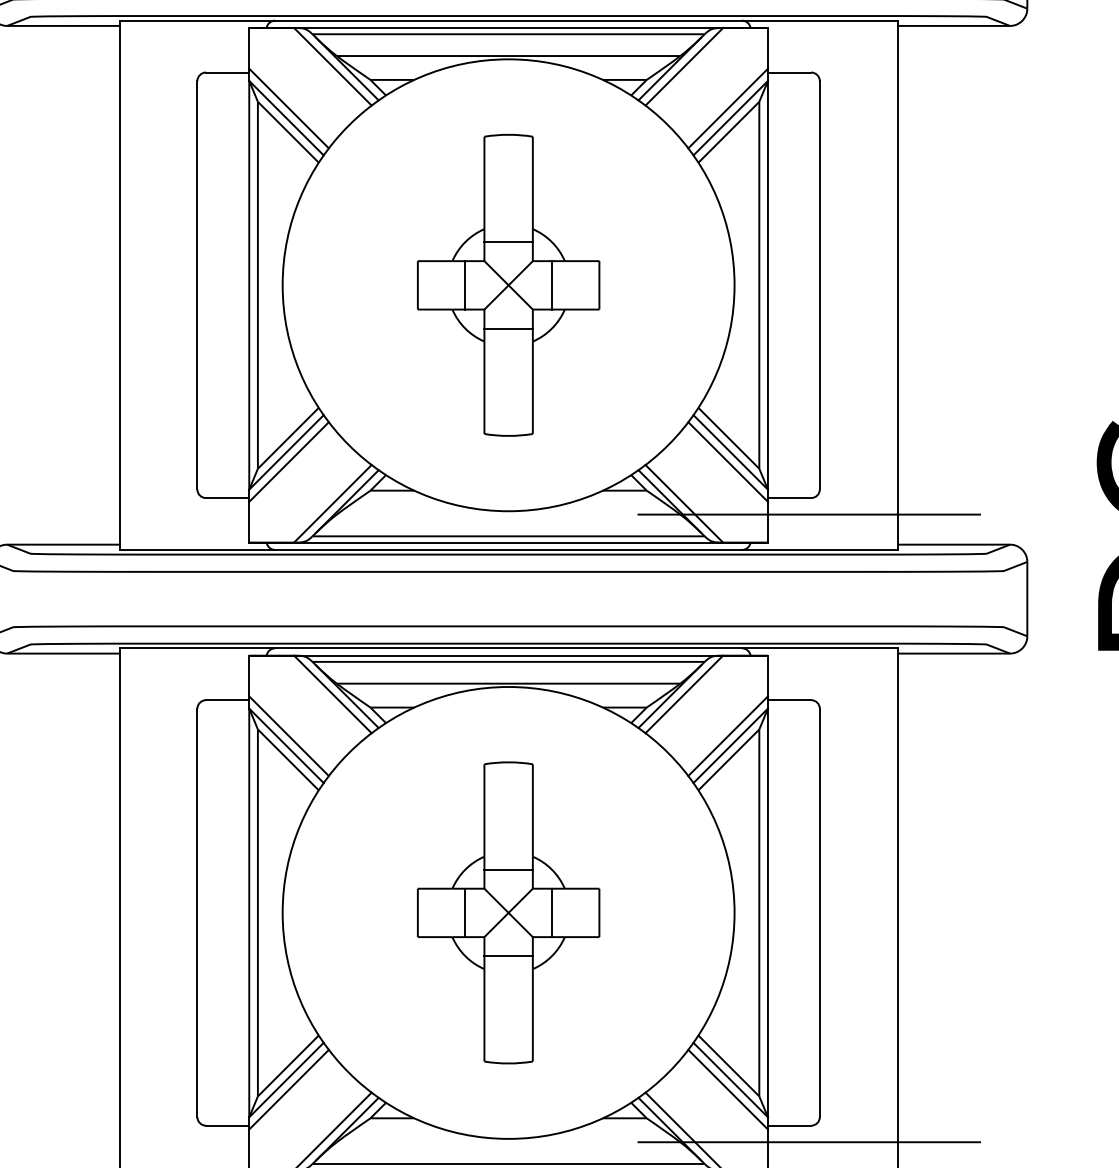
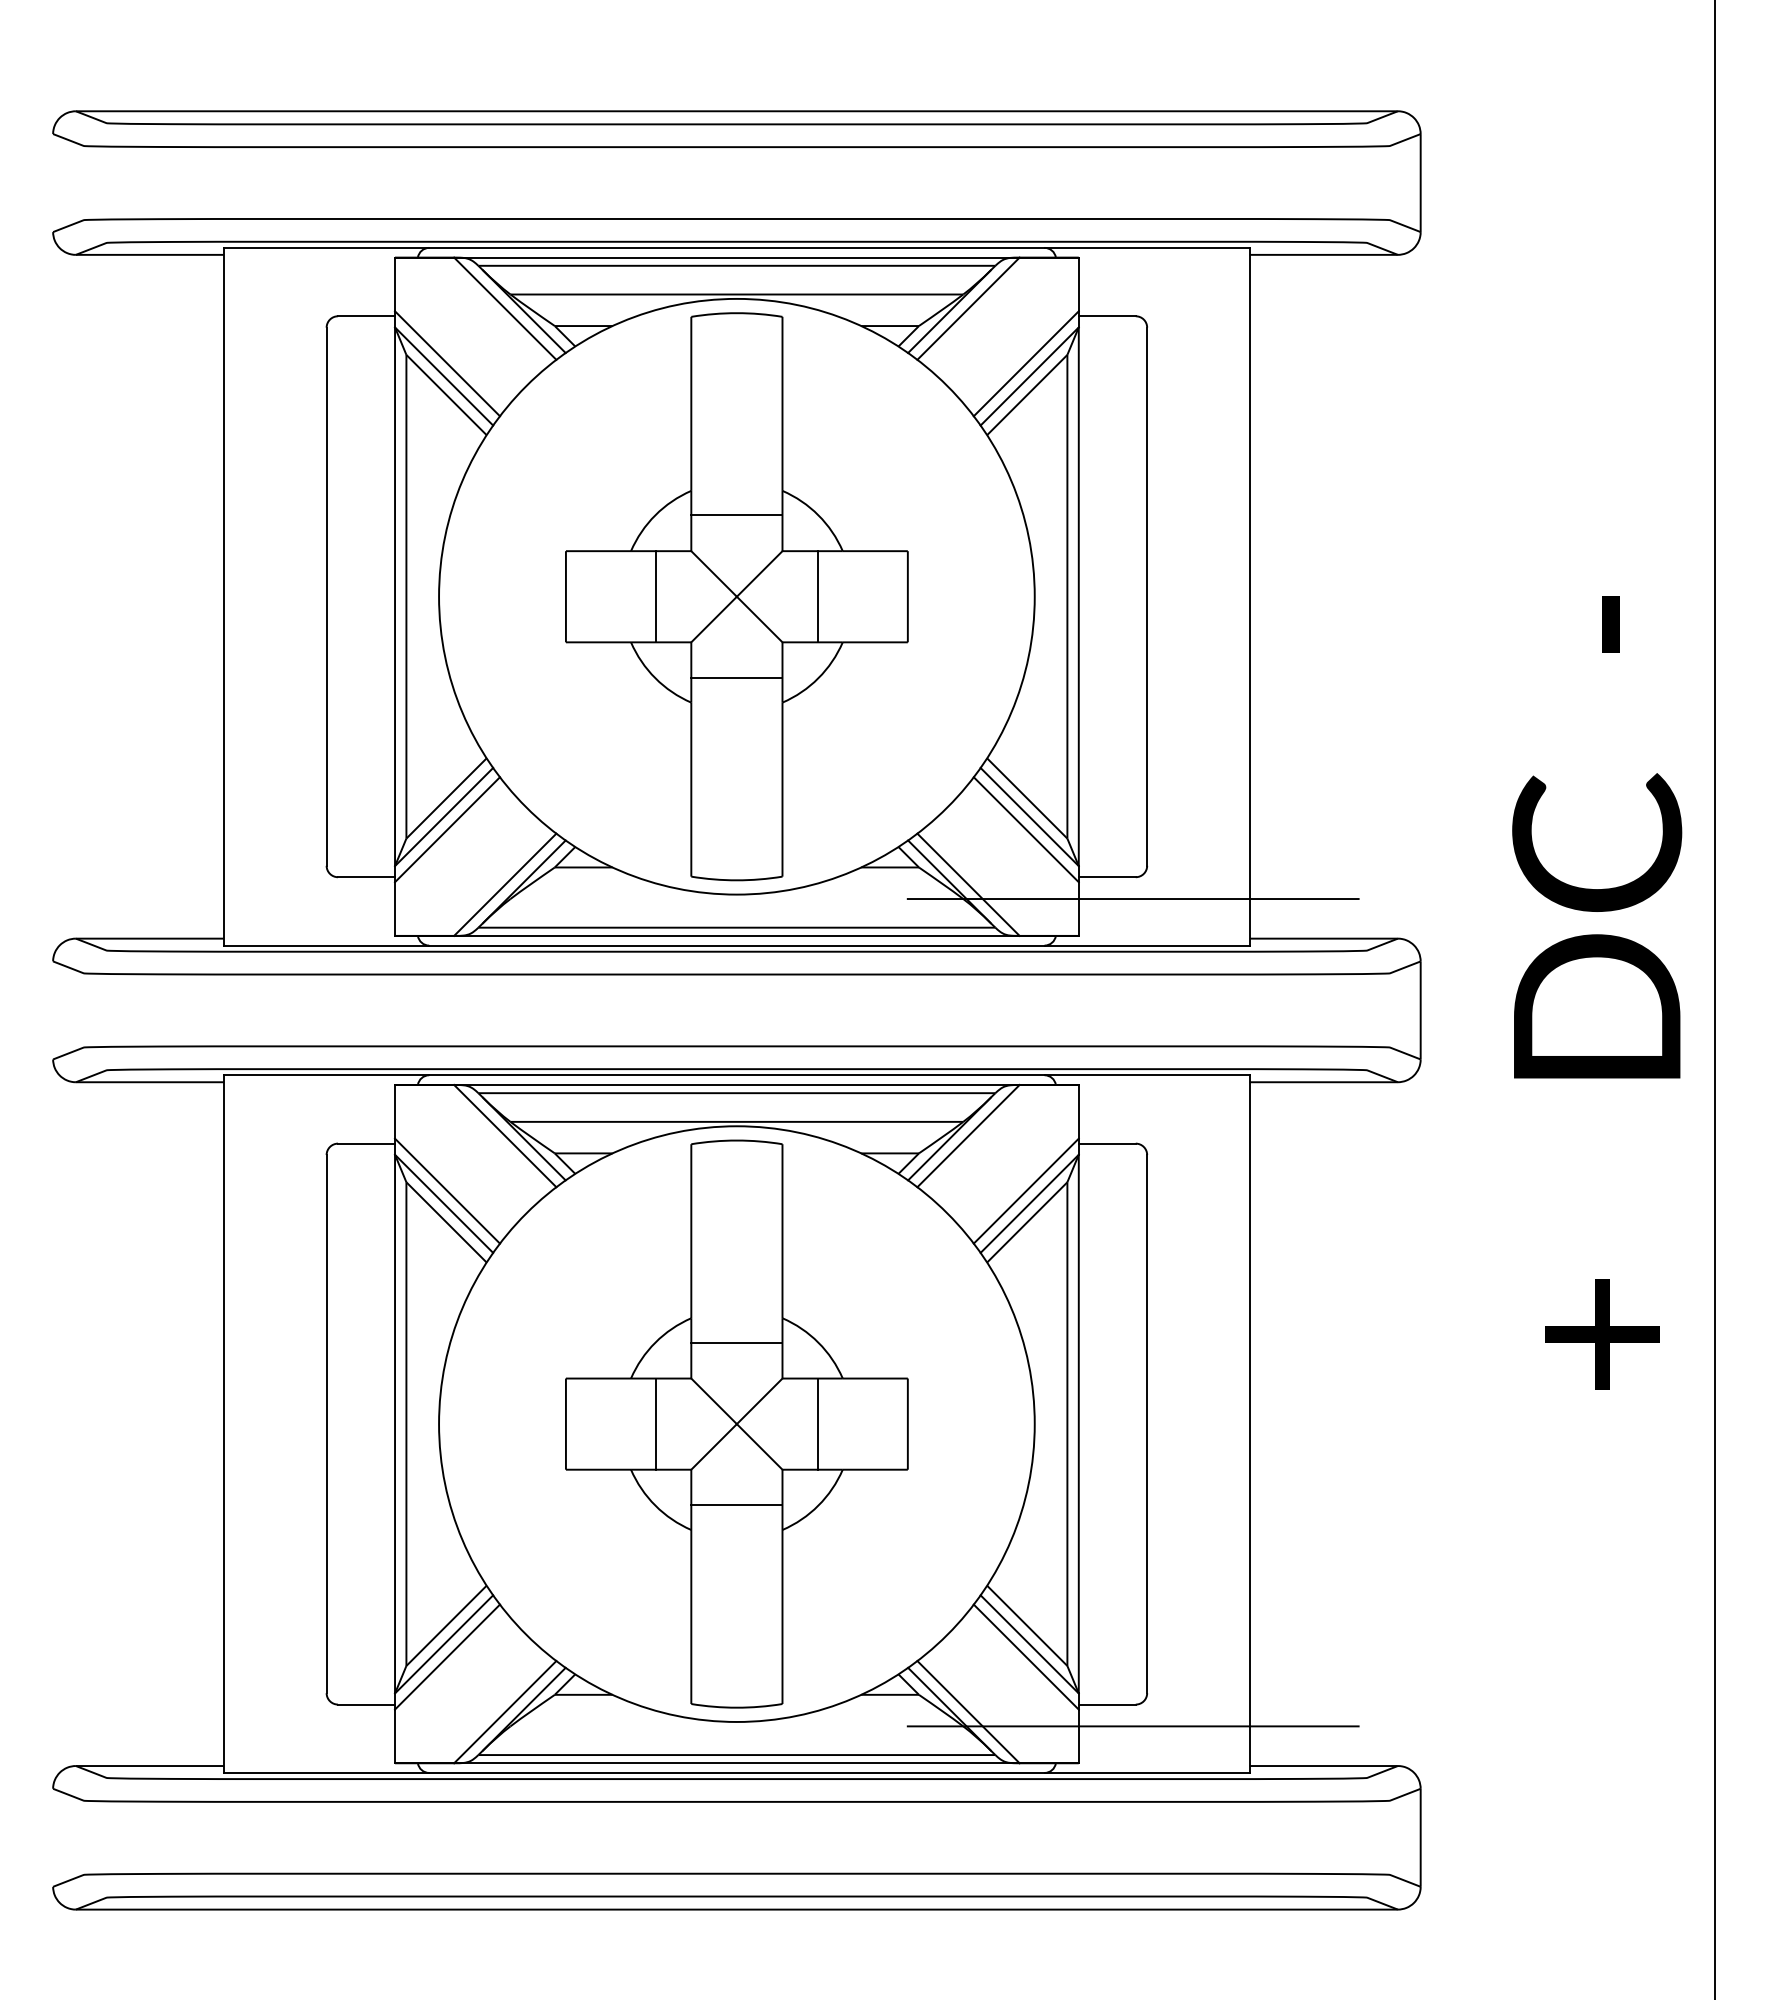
part: (508, 285) -> (736, 596), size x1.43
part: (508, 912) -> (736, 1423), size x1.43

